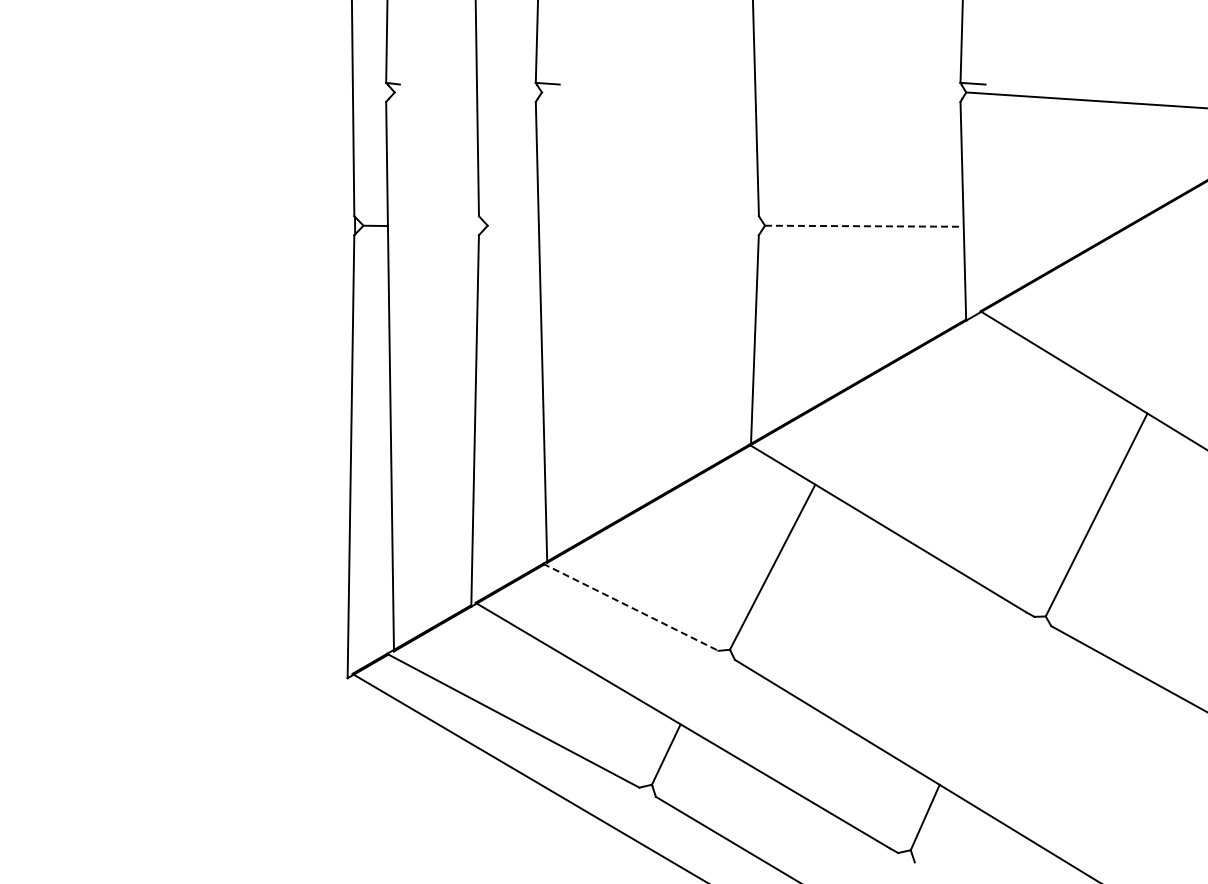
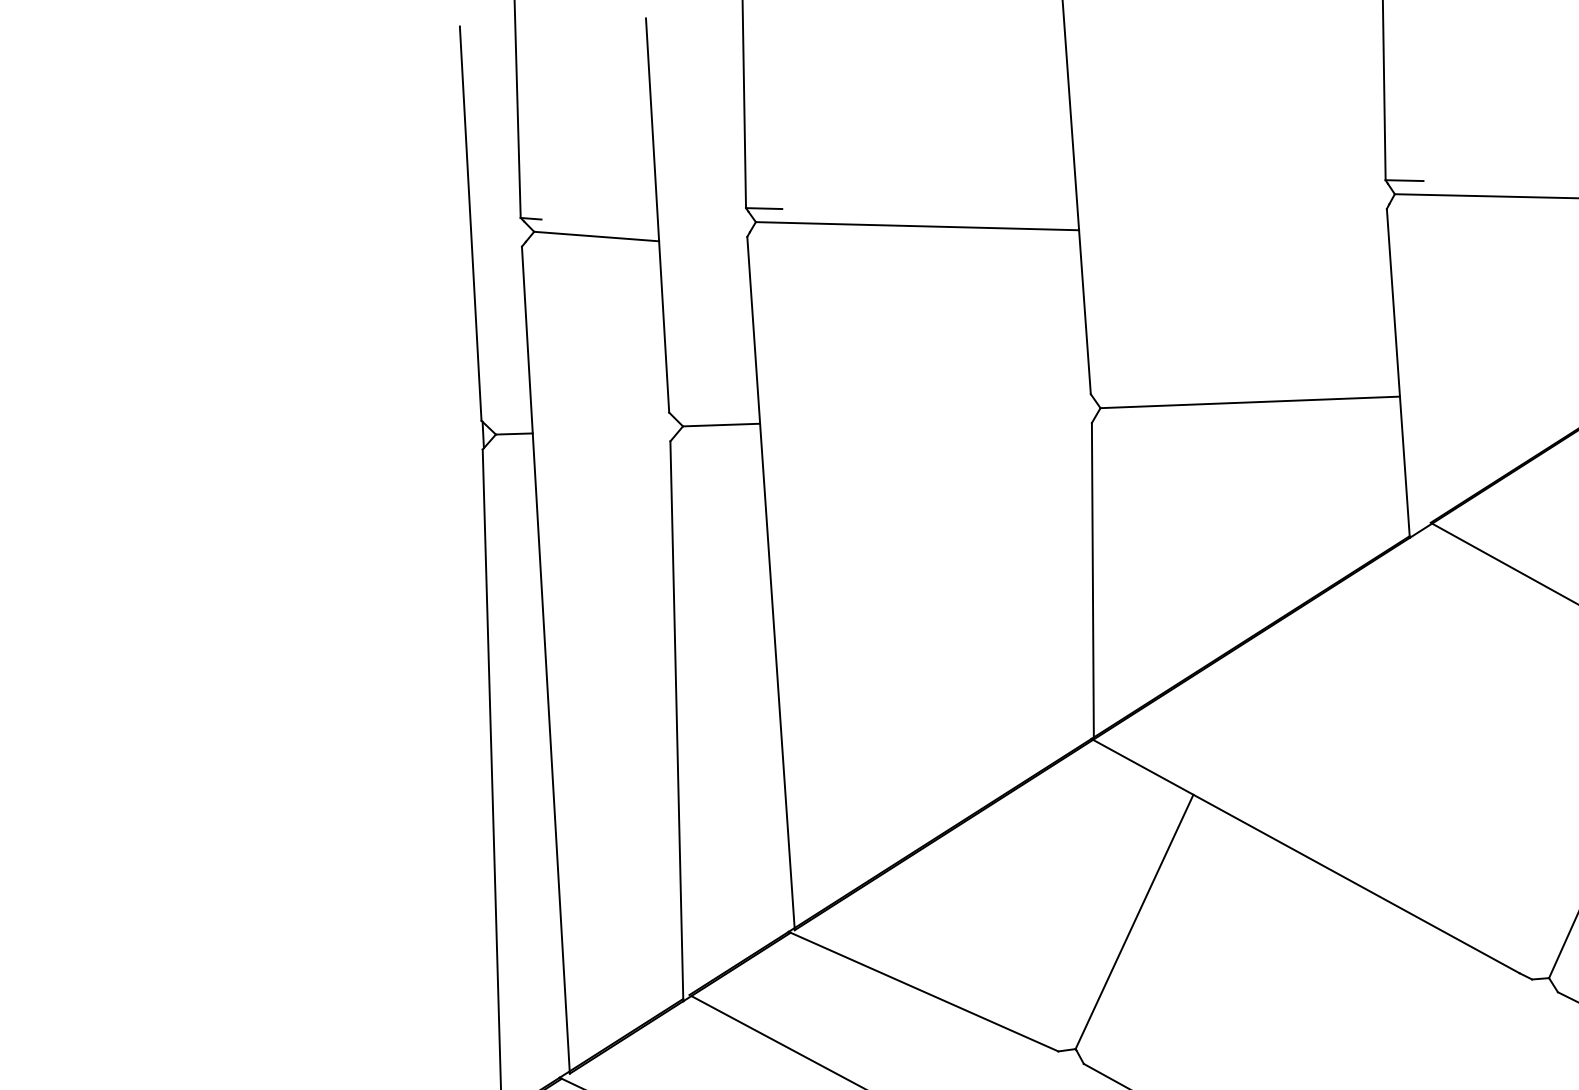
line: (435, 97) -> (595, 236), added
line: (648, 99) -> (916, 225), added
line: (512, 225) -> (720, 424), added
line: (864, 226) -> (1250, 402), dashed -> solid
line: (630, 607) -> (923, 991), dashed -> solid

